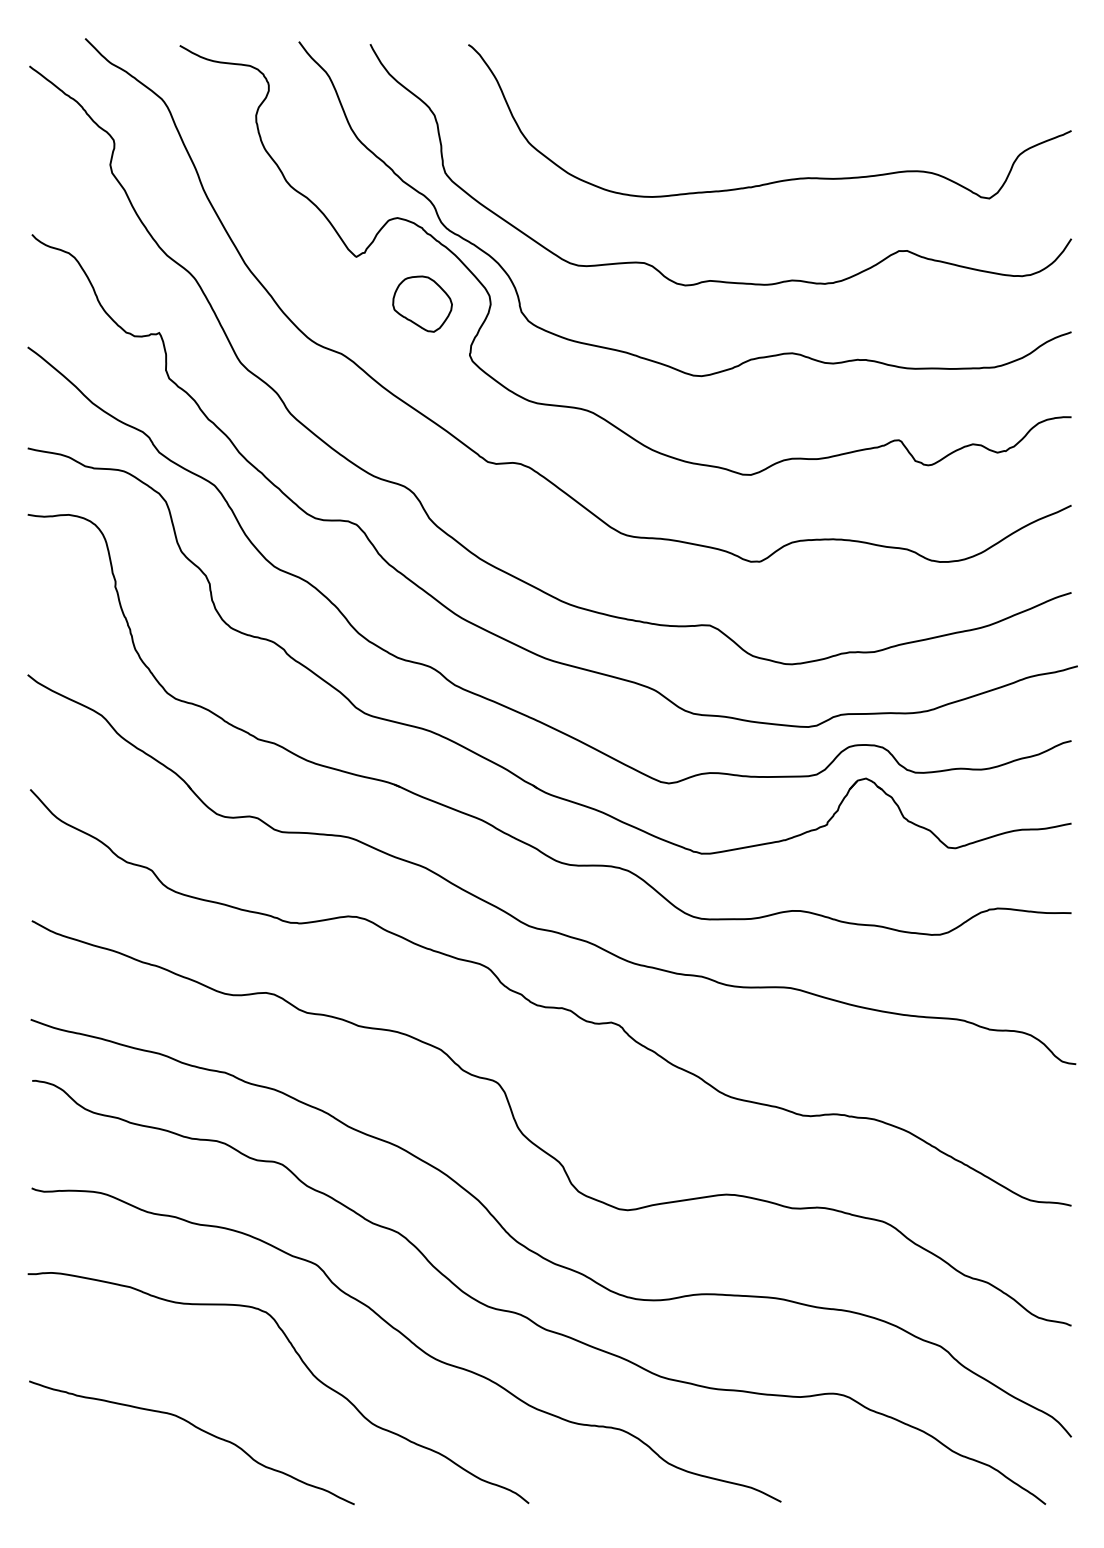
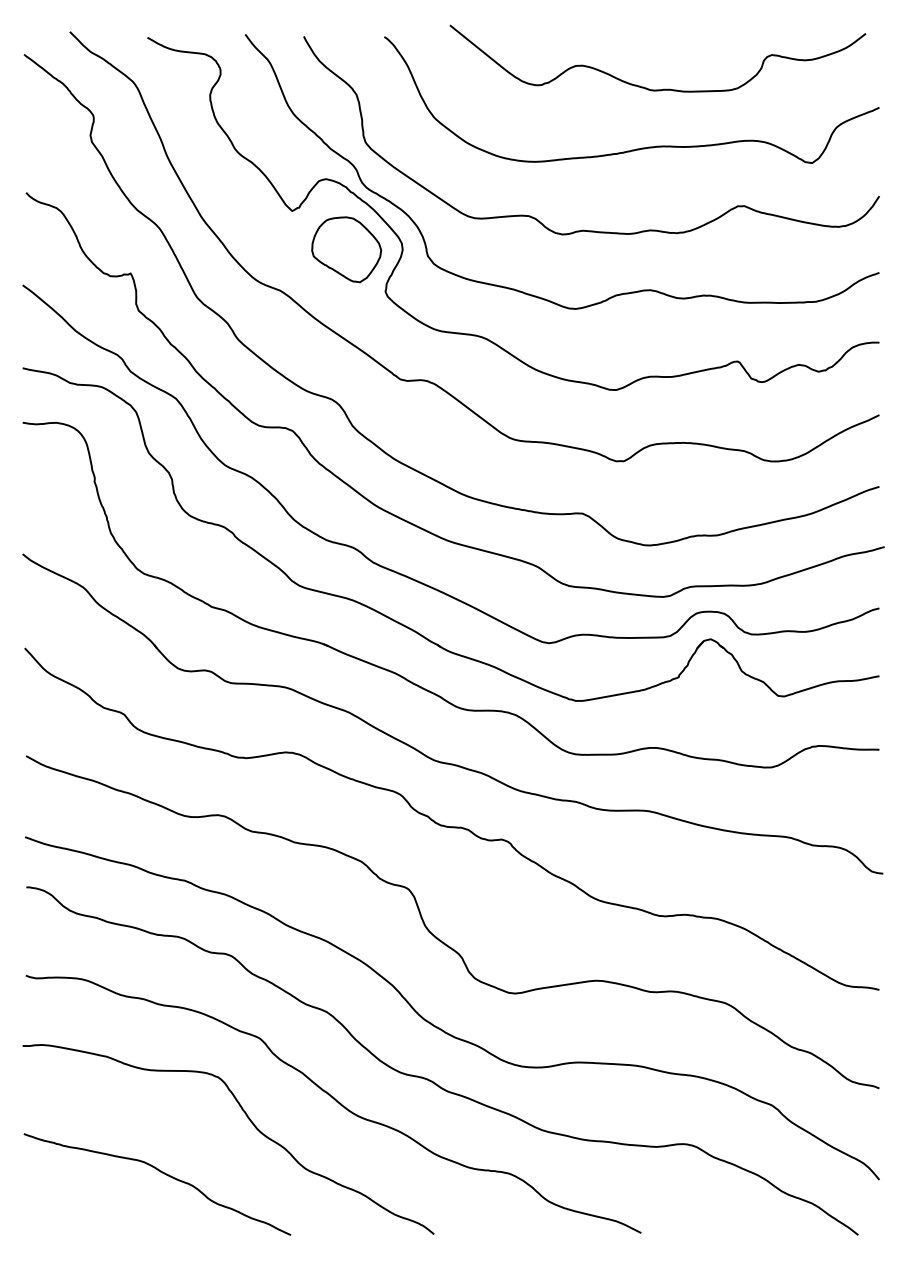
curve: (808, 107) -> (663, 88), added
part: (422, 303) -> (346, 249), size x1.43

